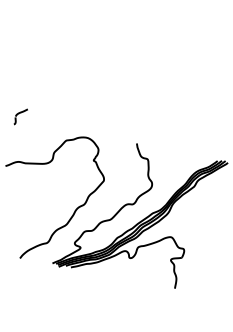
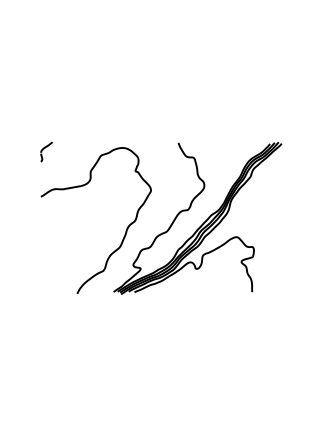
part: (20, 116) -> (46, 151), moved

